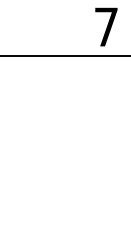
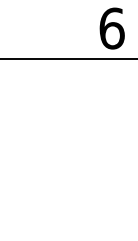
text: (105, 27) -> (111, 28), 7 -> 6

